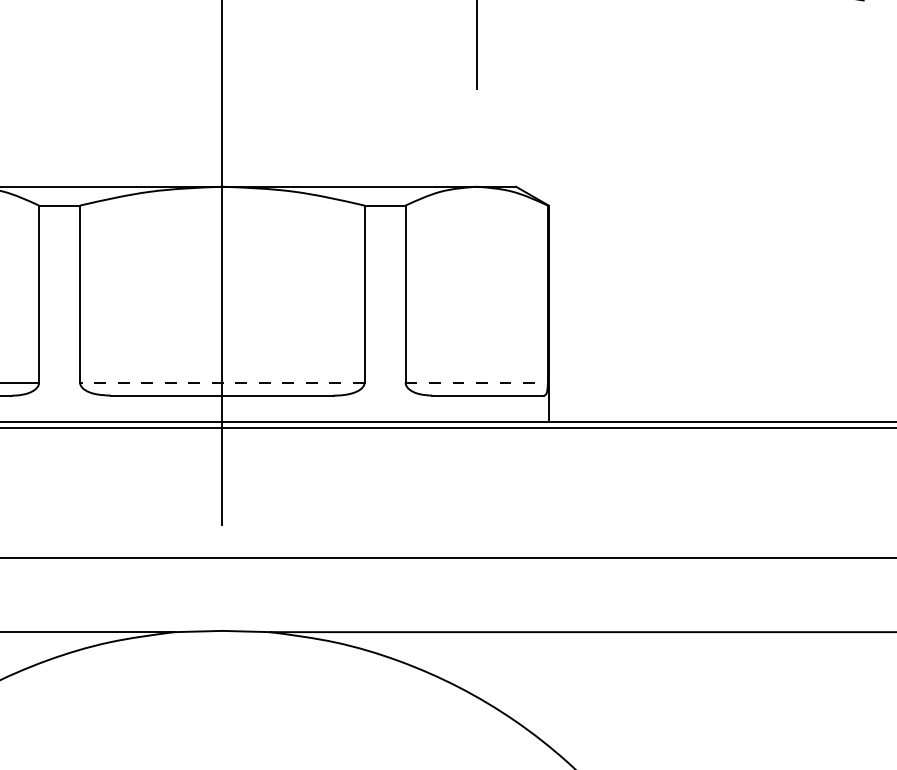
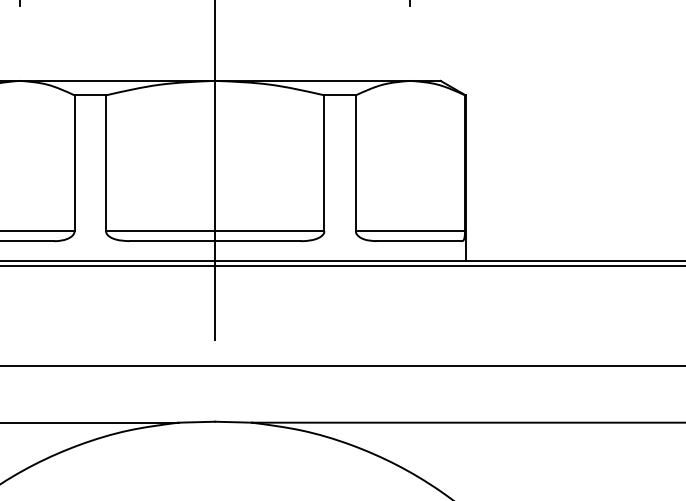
line: (221, 382) -> (214, 231), dashed -> solid
line: (477, 382) -> (411, 231), dashed -> solid

